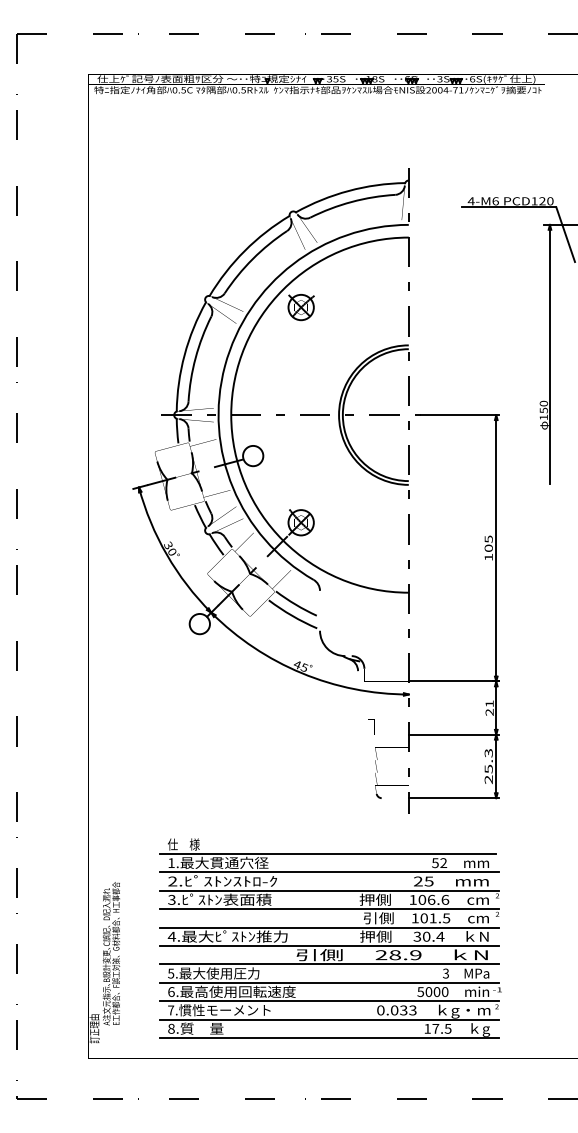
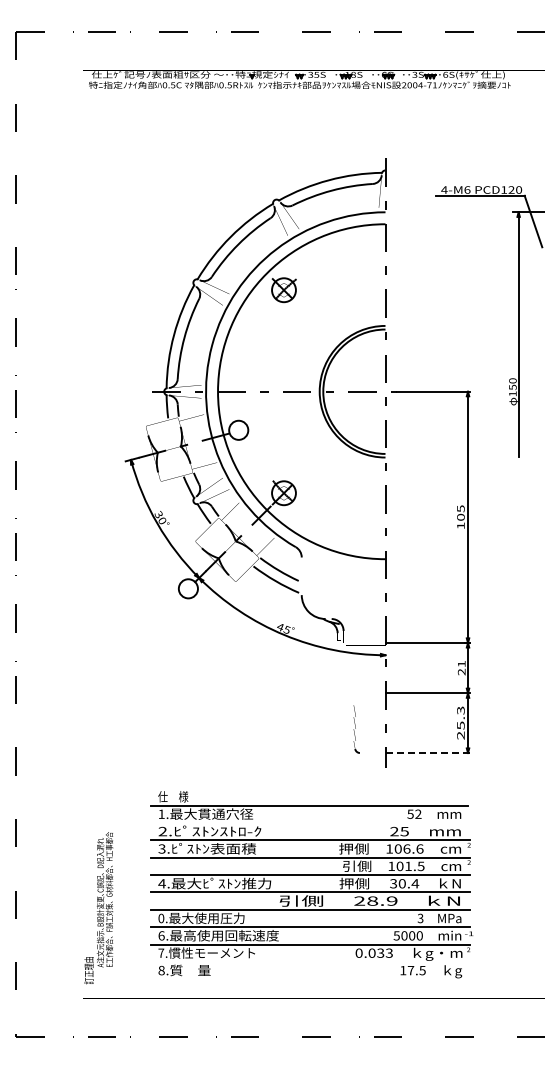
line: (454, 798) -> (428, 753), solid -> dashed
line: (329, 871) -> (310, 822), removed
text: (171, 973) -> (161, 918), 5. -> 0.
line: (329, 1019) -> (310, 961), removed
line: (329, 1038) -> (310, 979), removed

